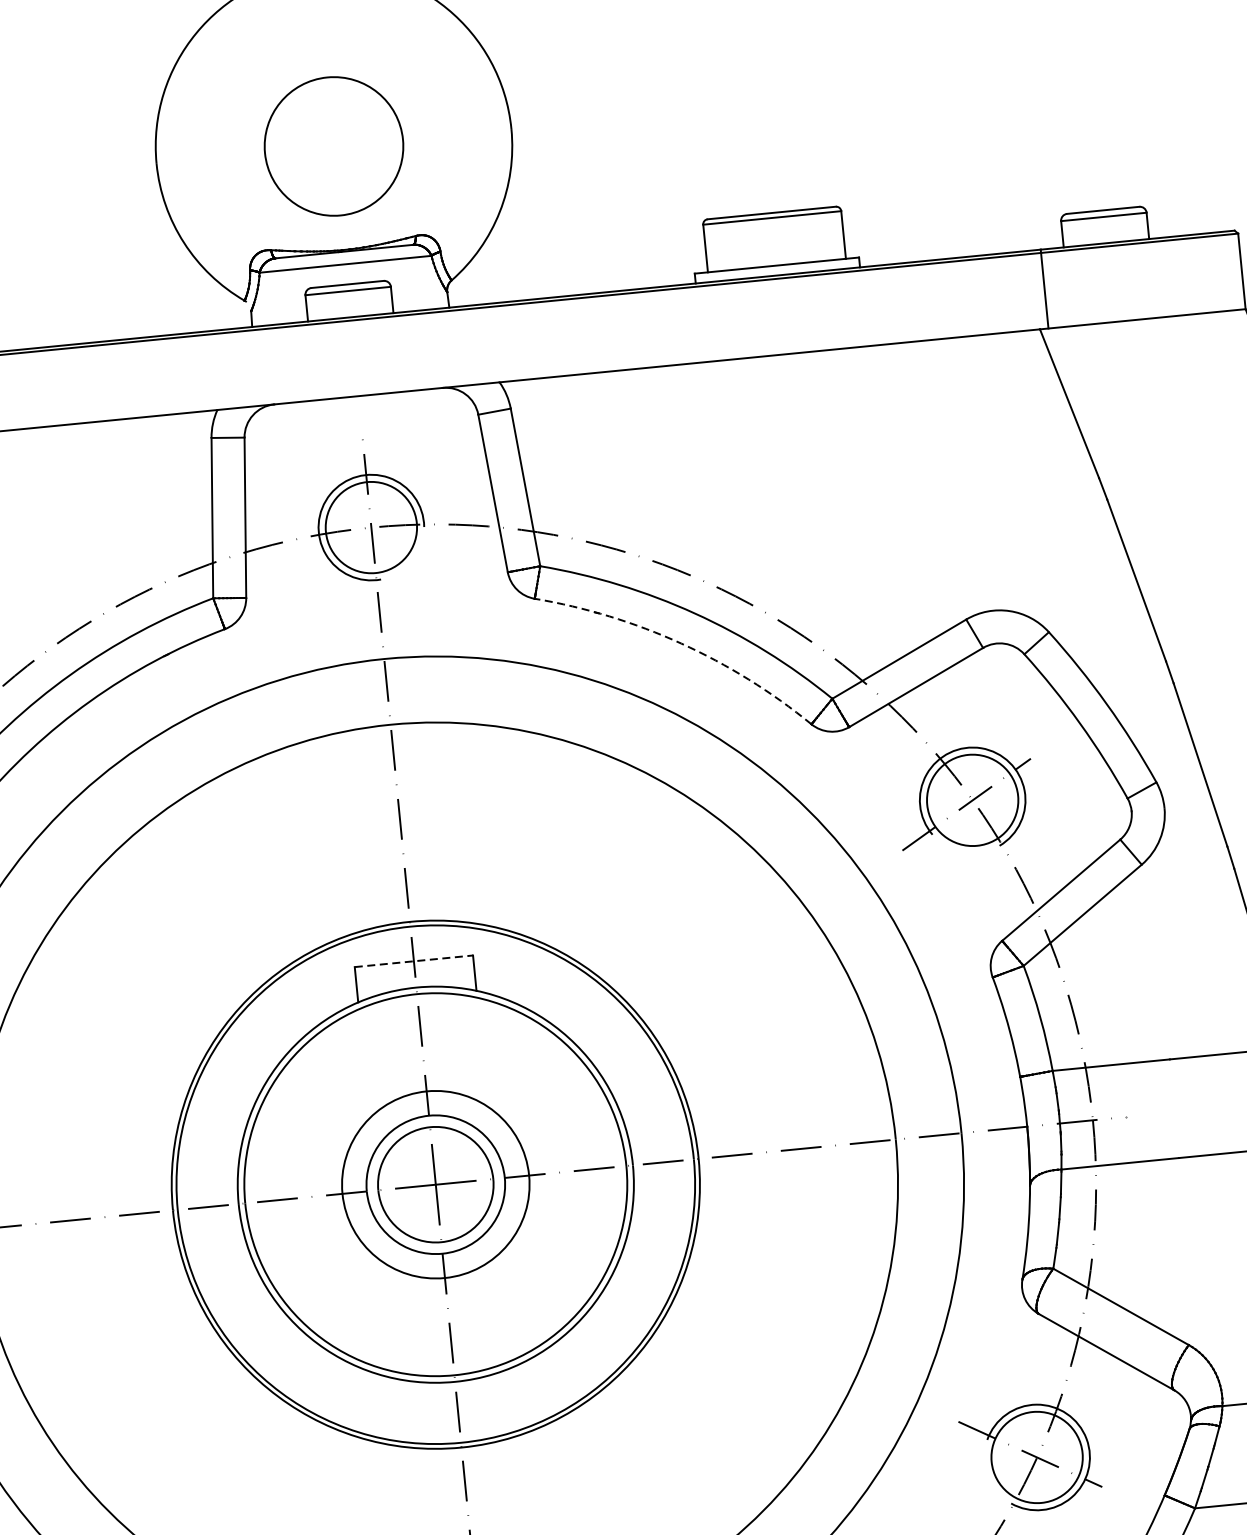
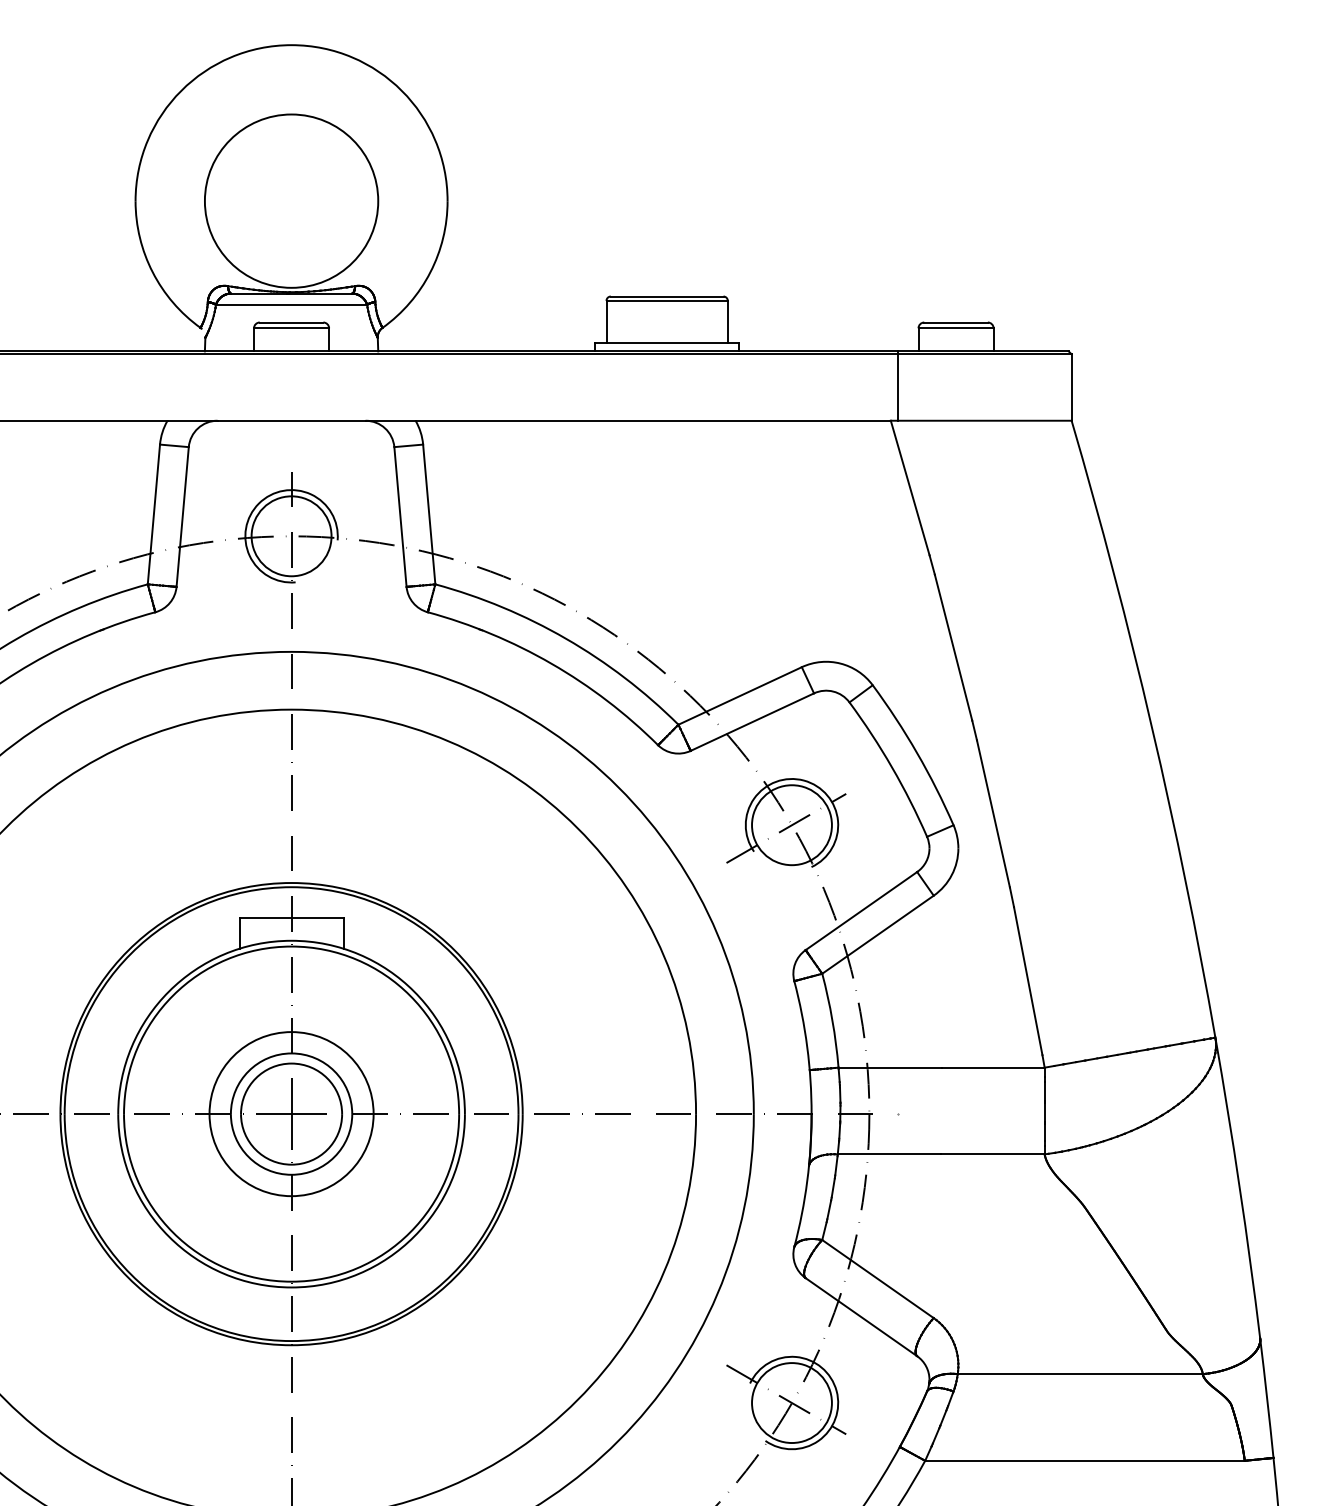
circle: (333, 145) -> (291, 200), size x1.43
arc: (681, 643) -> (551, 663), dashed -> solid
line: (414, 961) -> (292, 917), dashed -> solid

